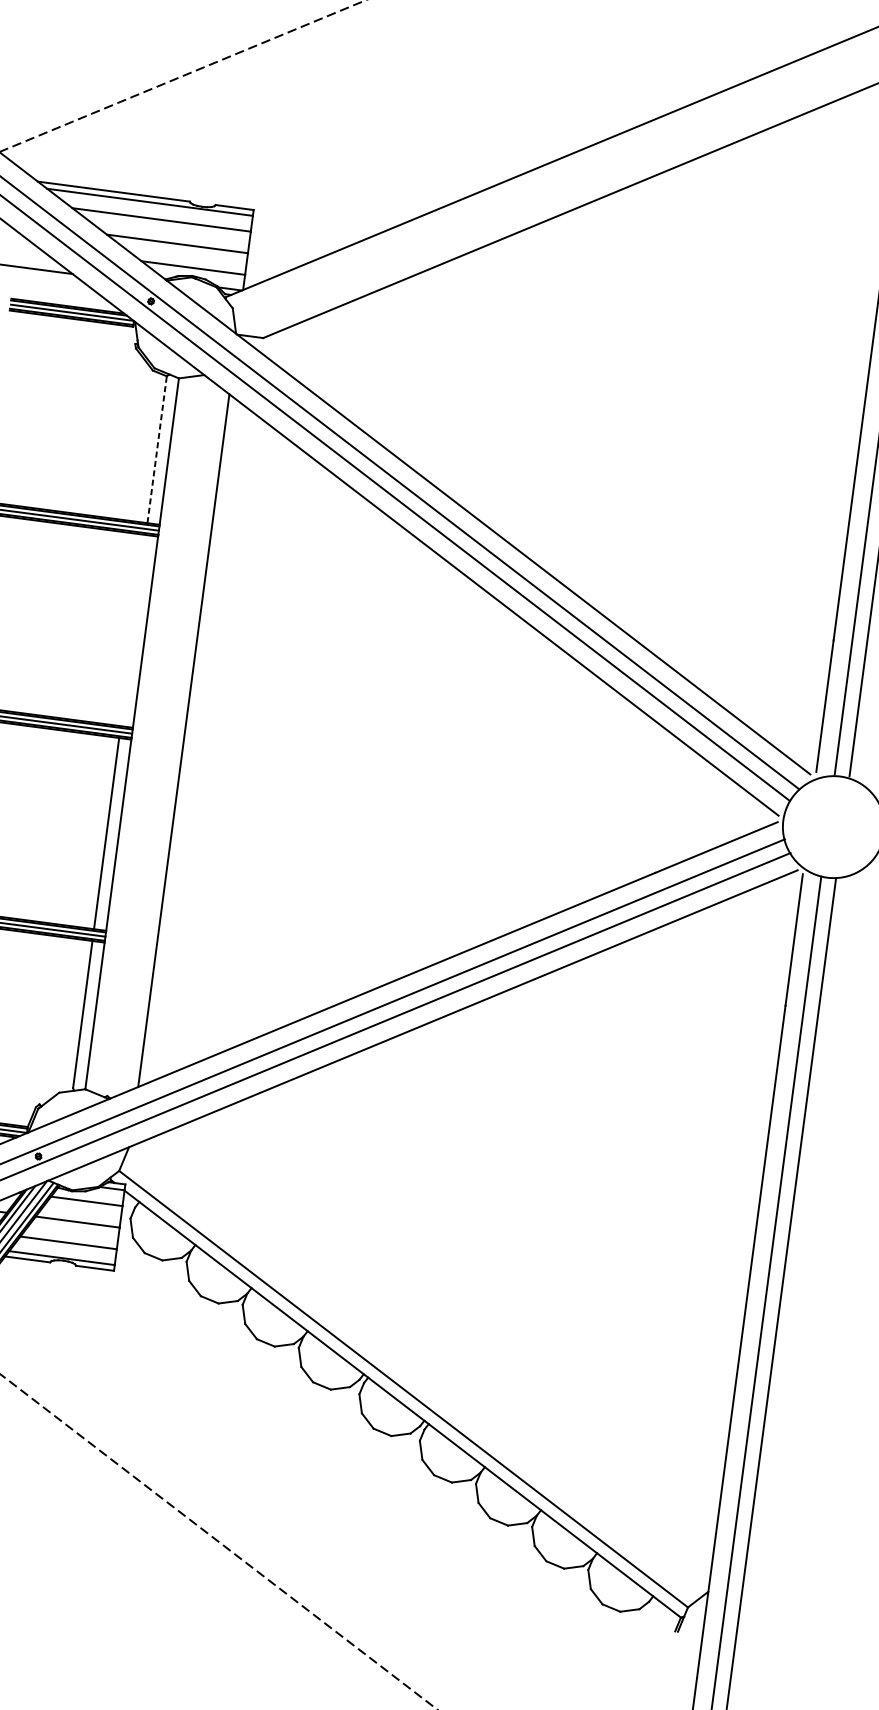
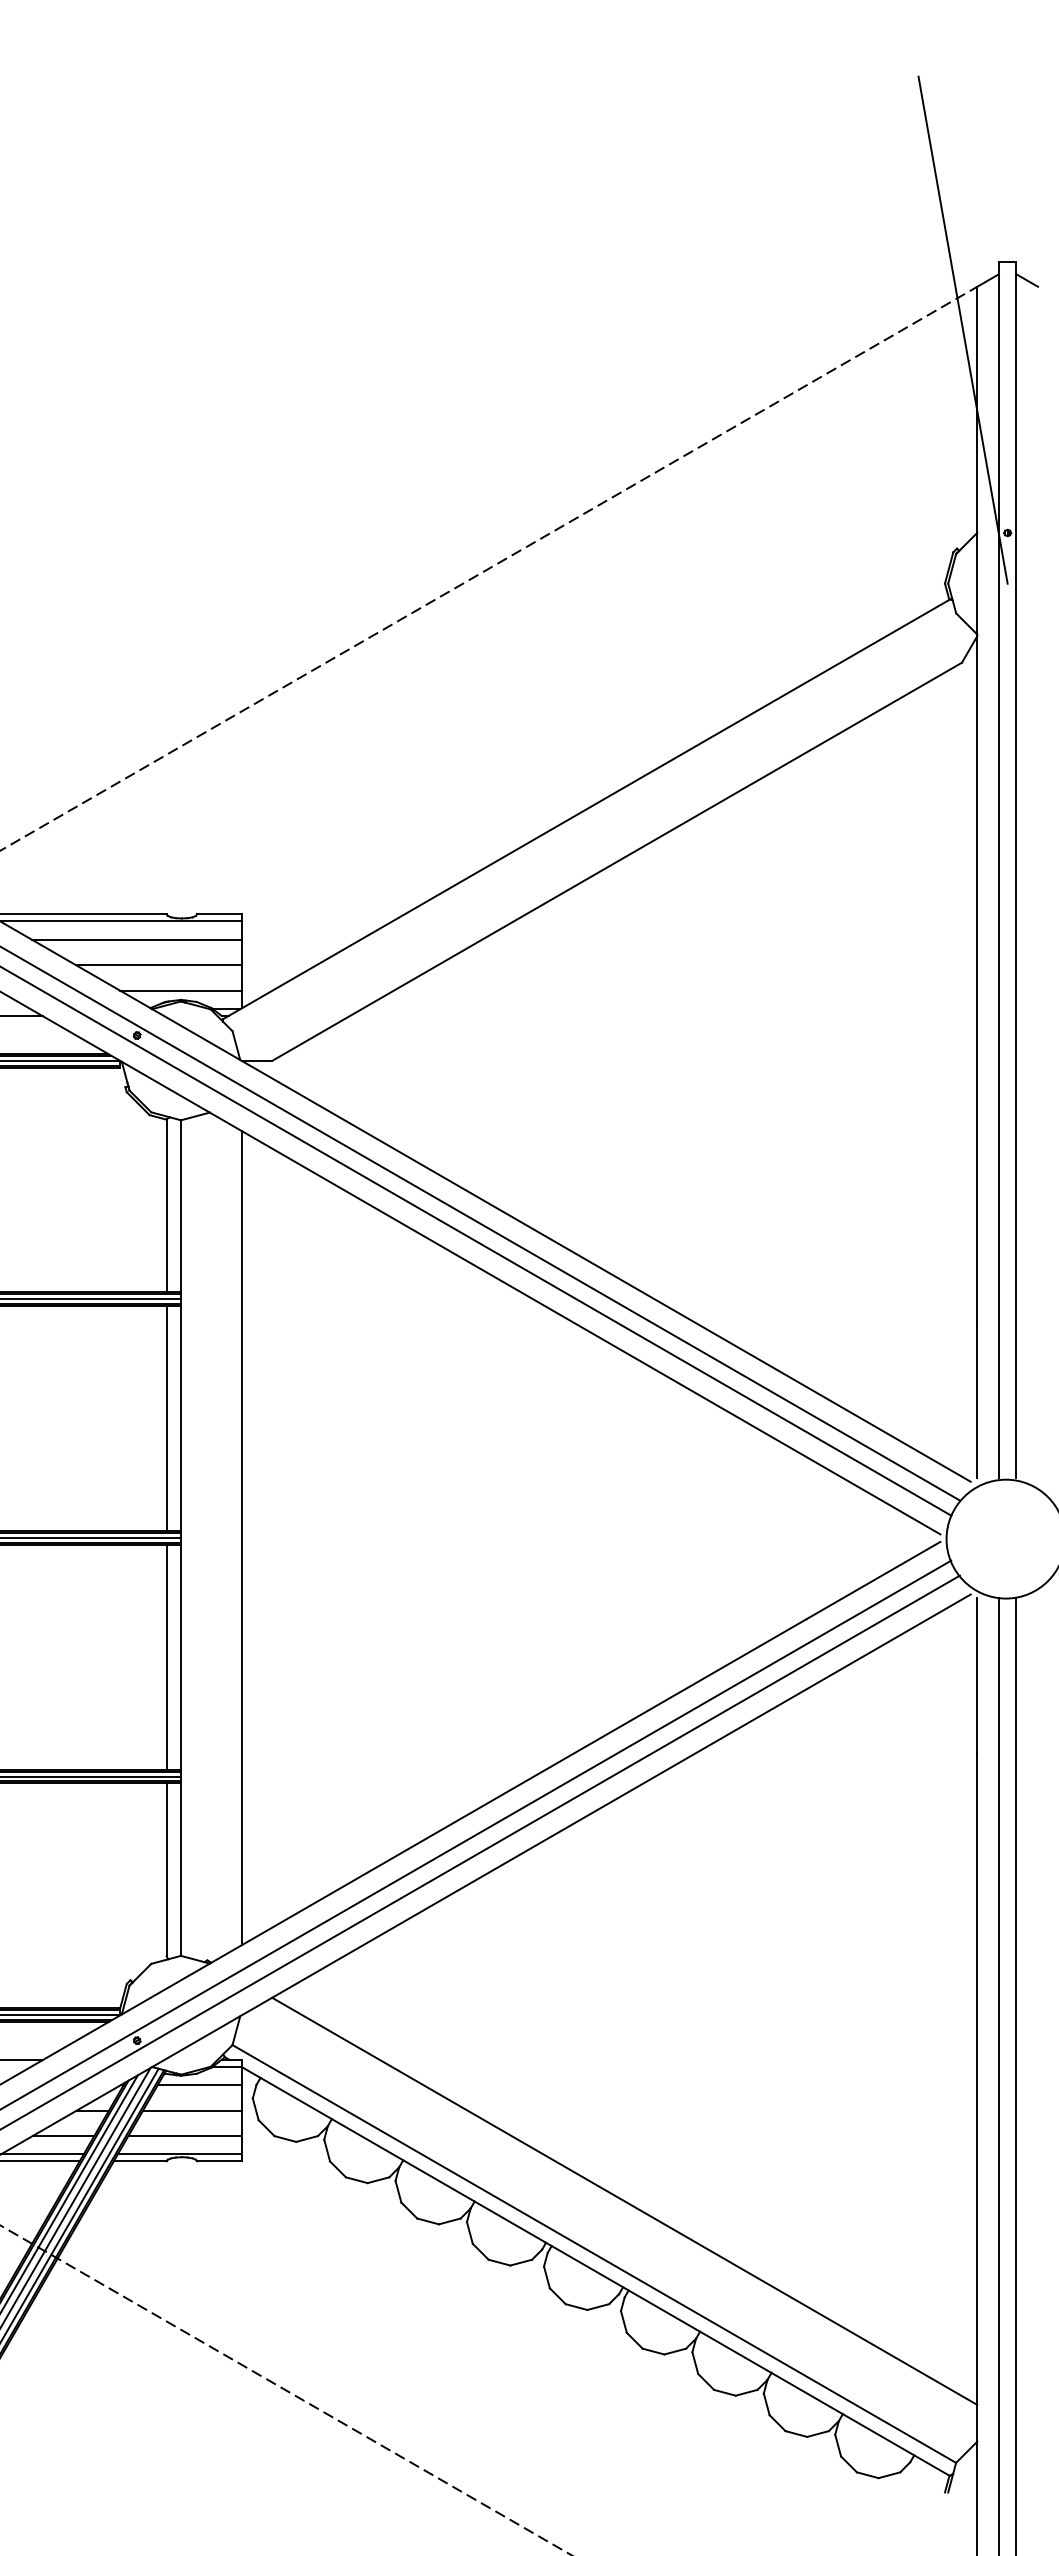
line: (157, 449) -> (166, 1205), dashed -> solid
line: (133, 630) -> (166, 1418), added
line: (435, 1347) -> (624, 2200), added

